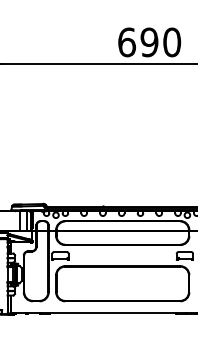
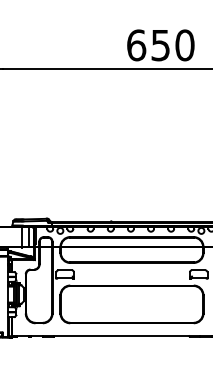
text: (149, 41) -> (160, 44), 690 -> 650

